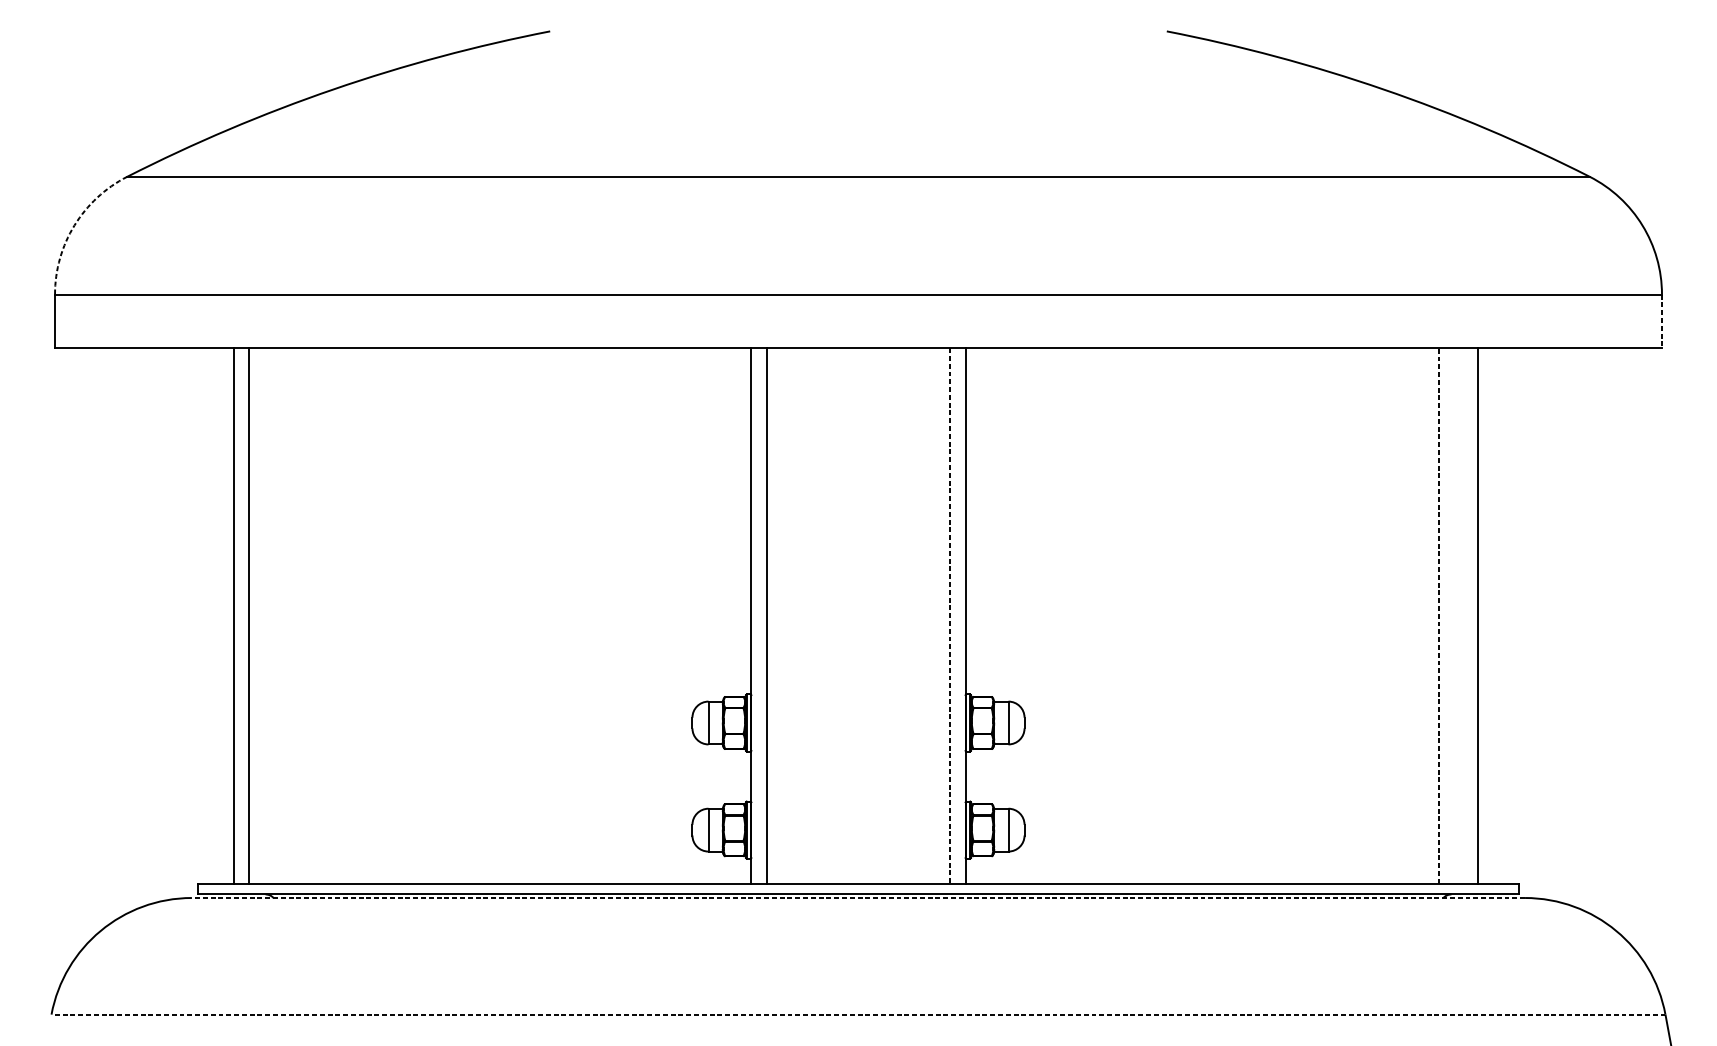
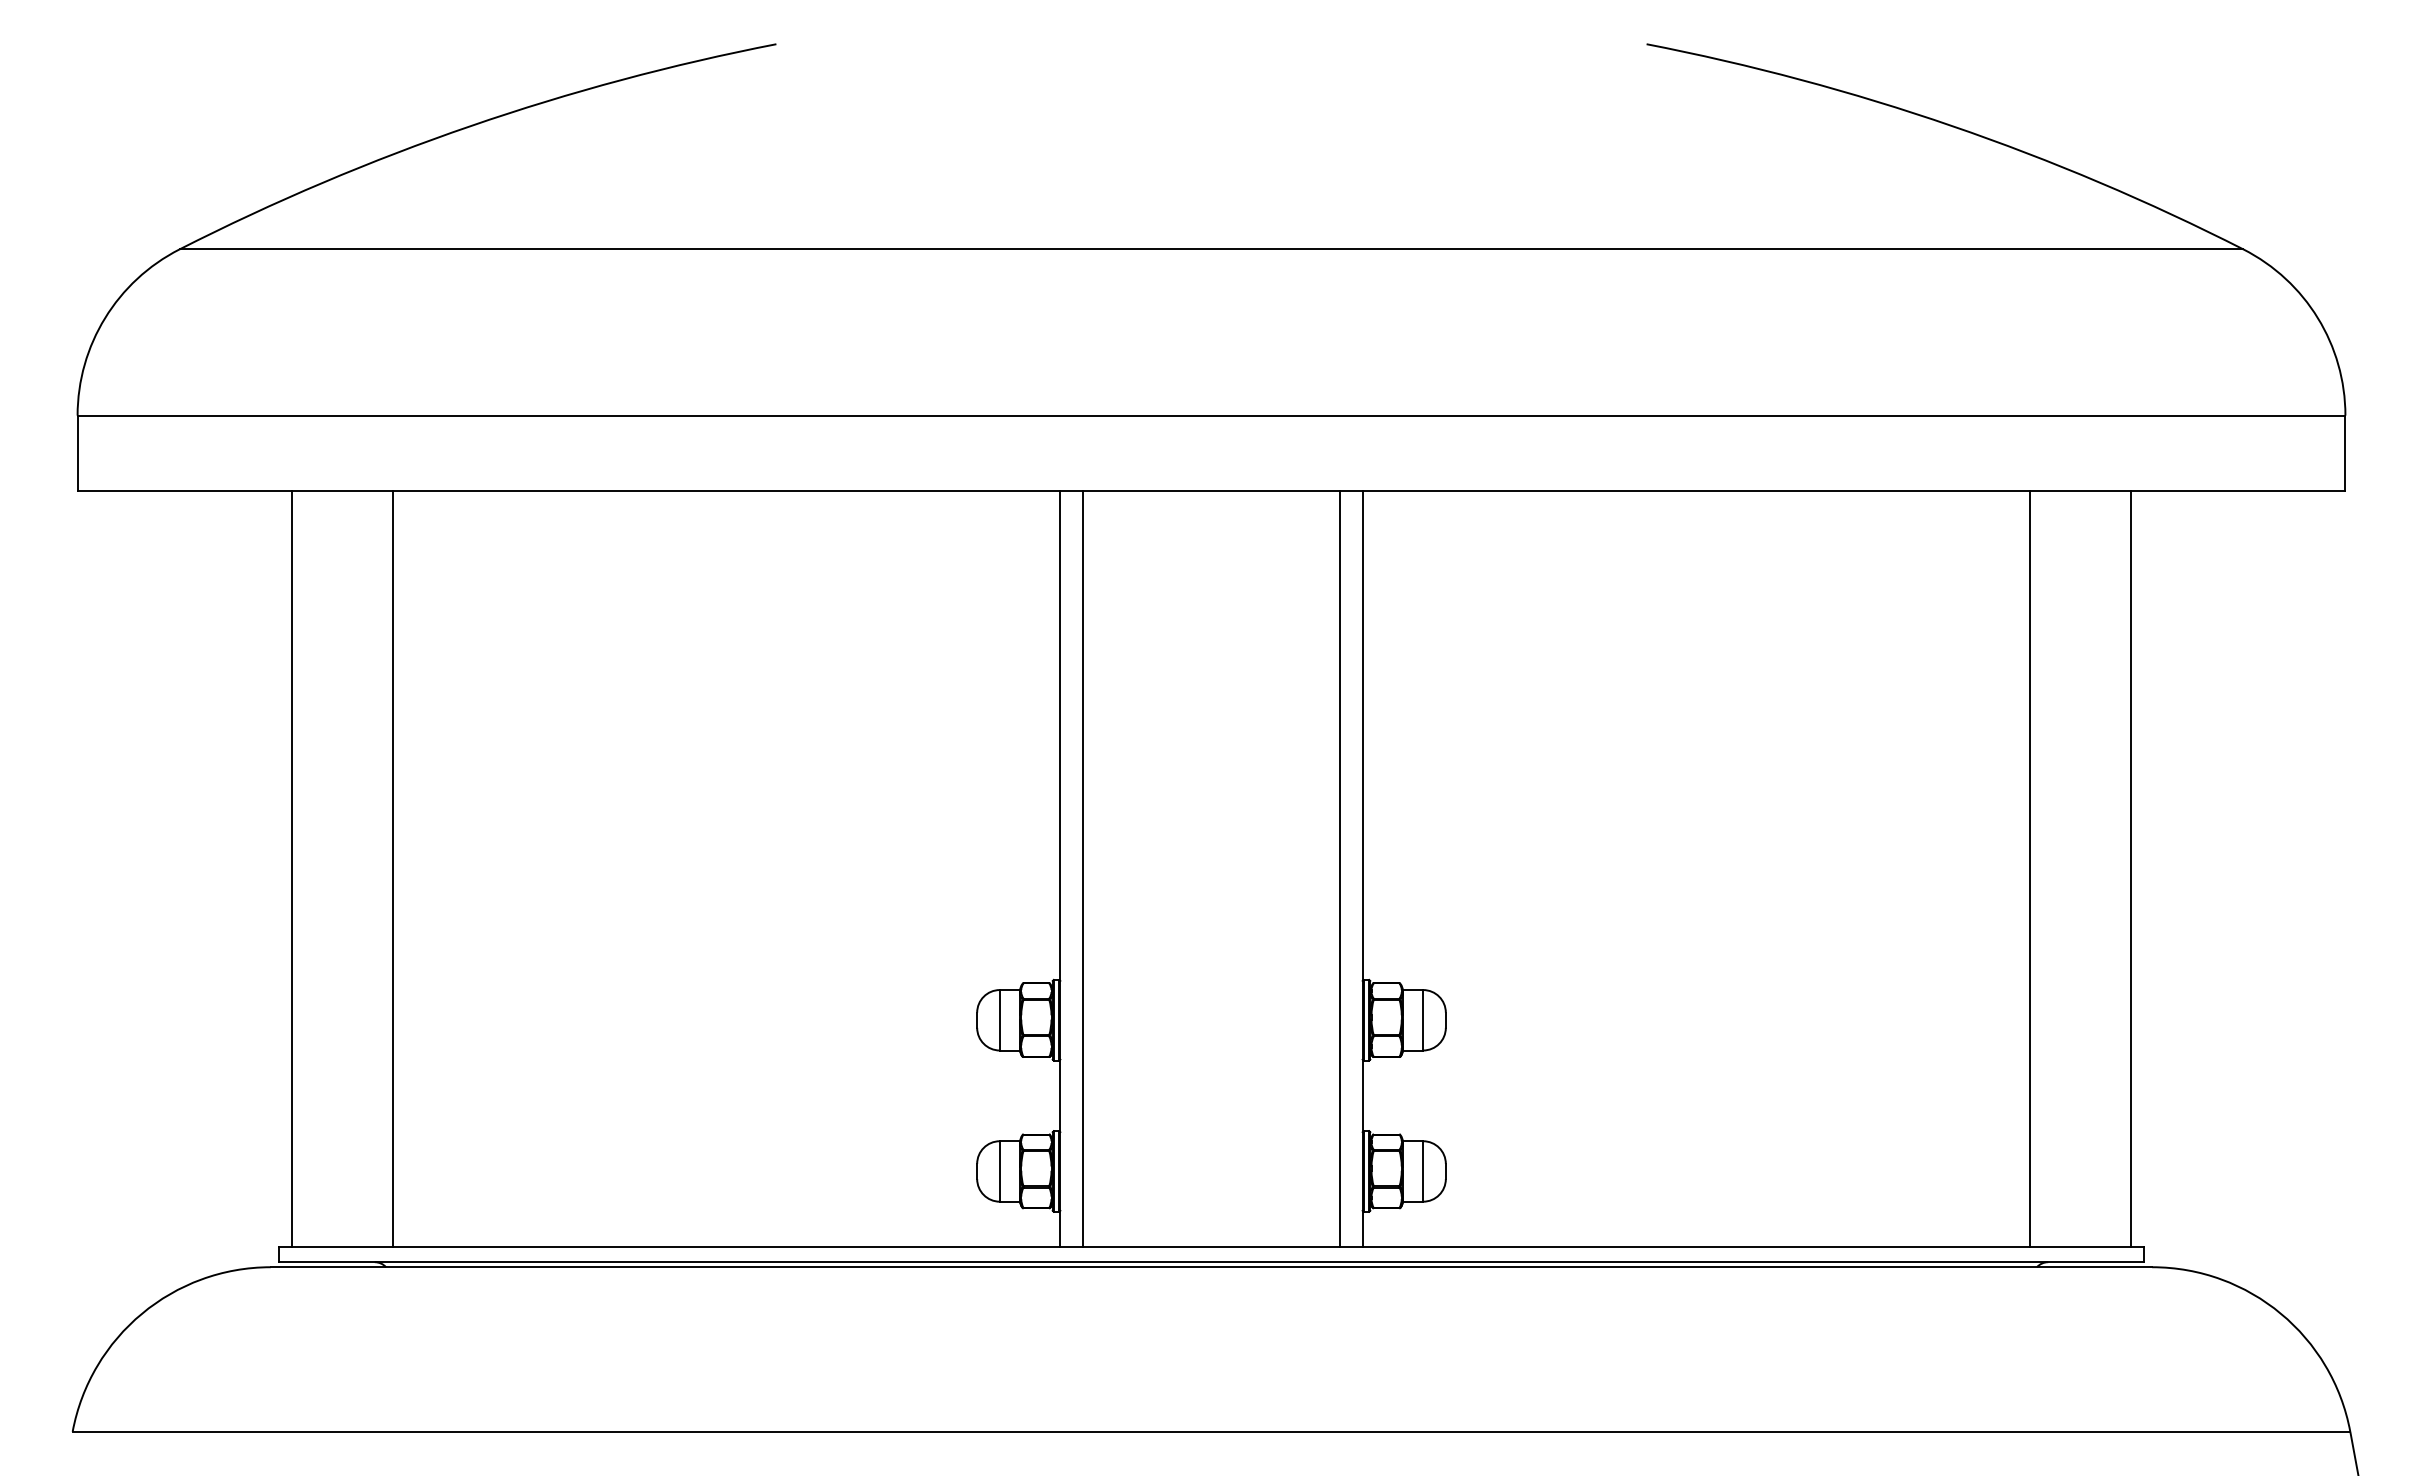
arc: (74, 225) -> (105, 318), dashed -> solid
line: (1662, 321) -> (2345, 453), dashed -> solid
line: (234, 616) -> (392, 869), moved
line: (249, 616) -> (291, 869), moved
line: (949, 616) -> (1340, 869), dashed -> solid
line: (1438, 616) -> (2030, 869), dashed -> solid
line: (1478, 616) -> (2131, 869), moved
line: (858, 898) -> (1211, 1267), dashed -> solid
line: (858, 1014) -> (1211, 1431), dashed -> solid

